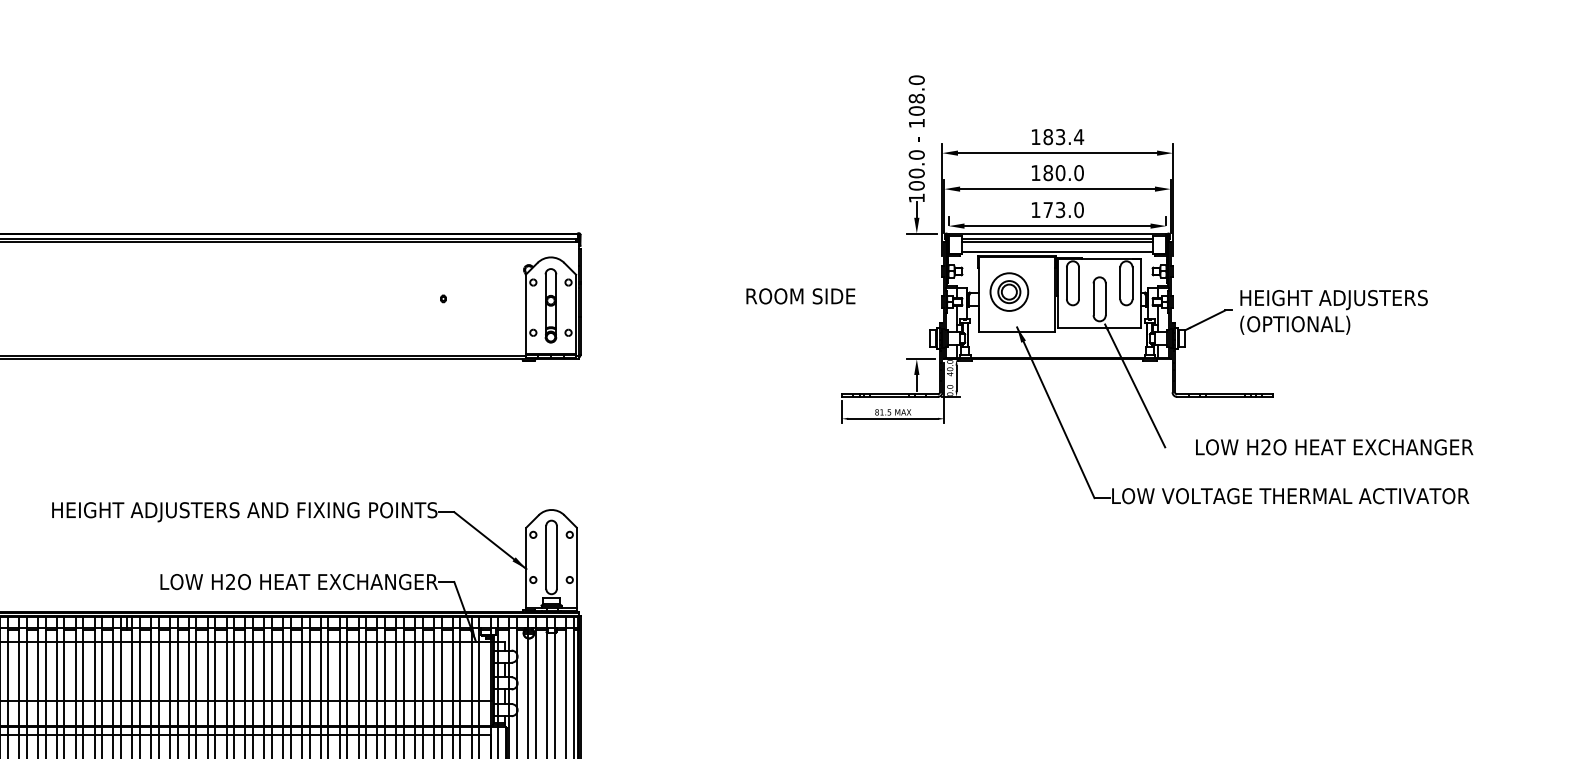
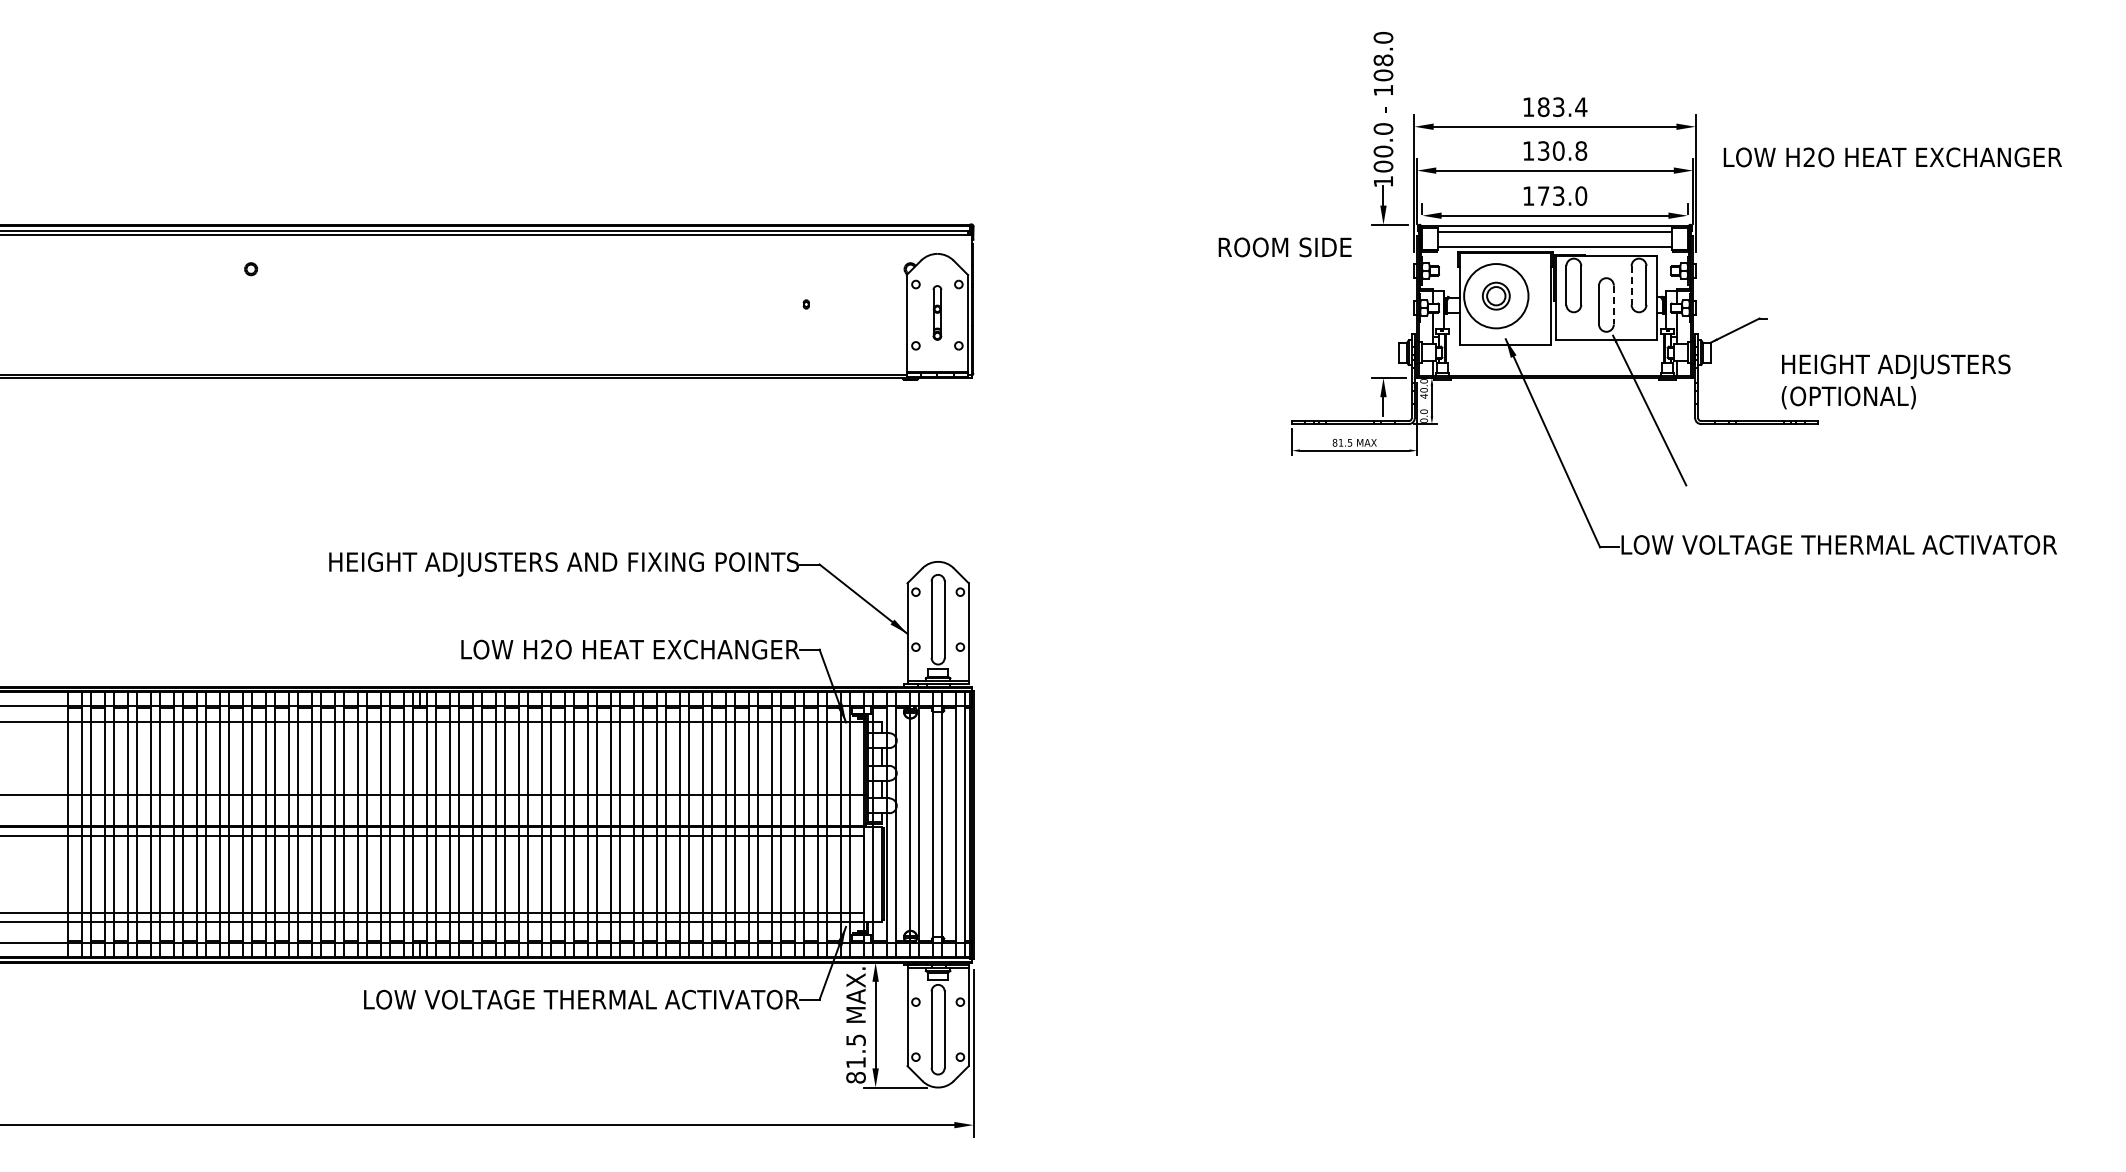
text: (1063, 172) -> (1562, 150), 180.0 -> 130.8
line: (1057, 242) -> (1554, 235), removed
line: (1120, 283) -> (1631, 285), solid -> dashed
circle: (1009, 292) -> (1496, 296), size x1.4
text: (800, 296) -> (1284, 247), moved
line: (1105, 299) -> (1613, 305), solid -> dashed
part: (551, 305) -> (937, 312), size x0.6
text: (1333, 312) -> (1895, 381), moved
text: (1334, 447) -> (1892, 157), moved

